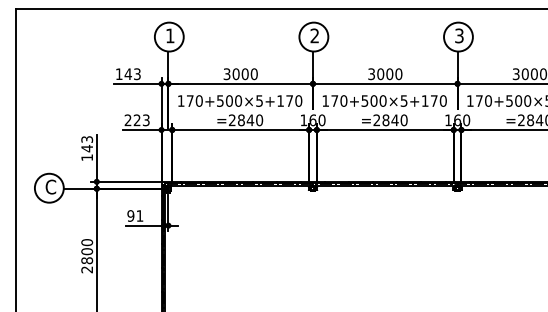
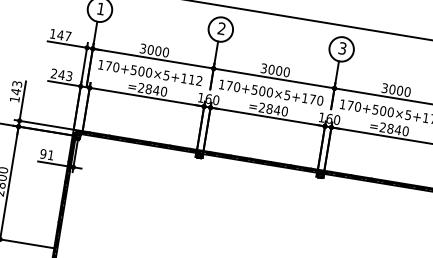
text: (137, 74) -> (68, 36), 143 -> 147
text: (294, 100) -> (195, 79), 170+500×5+170 -> 170+500×5+112
text: (136, 120) -> (61, 75), 223 -> 243

